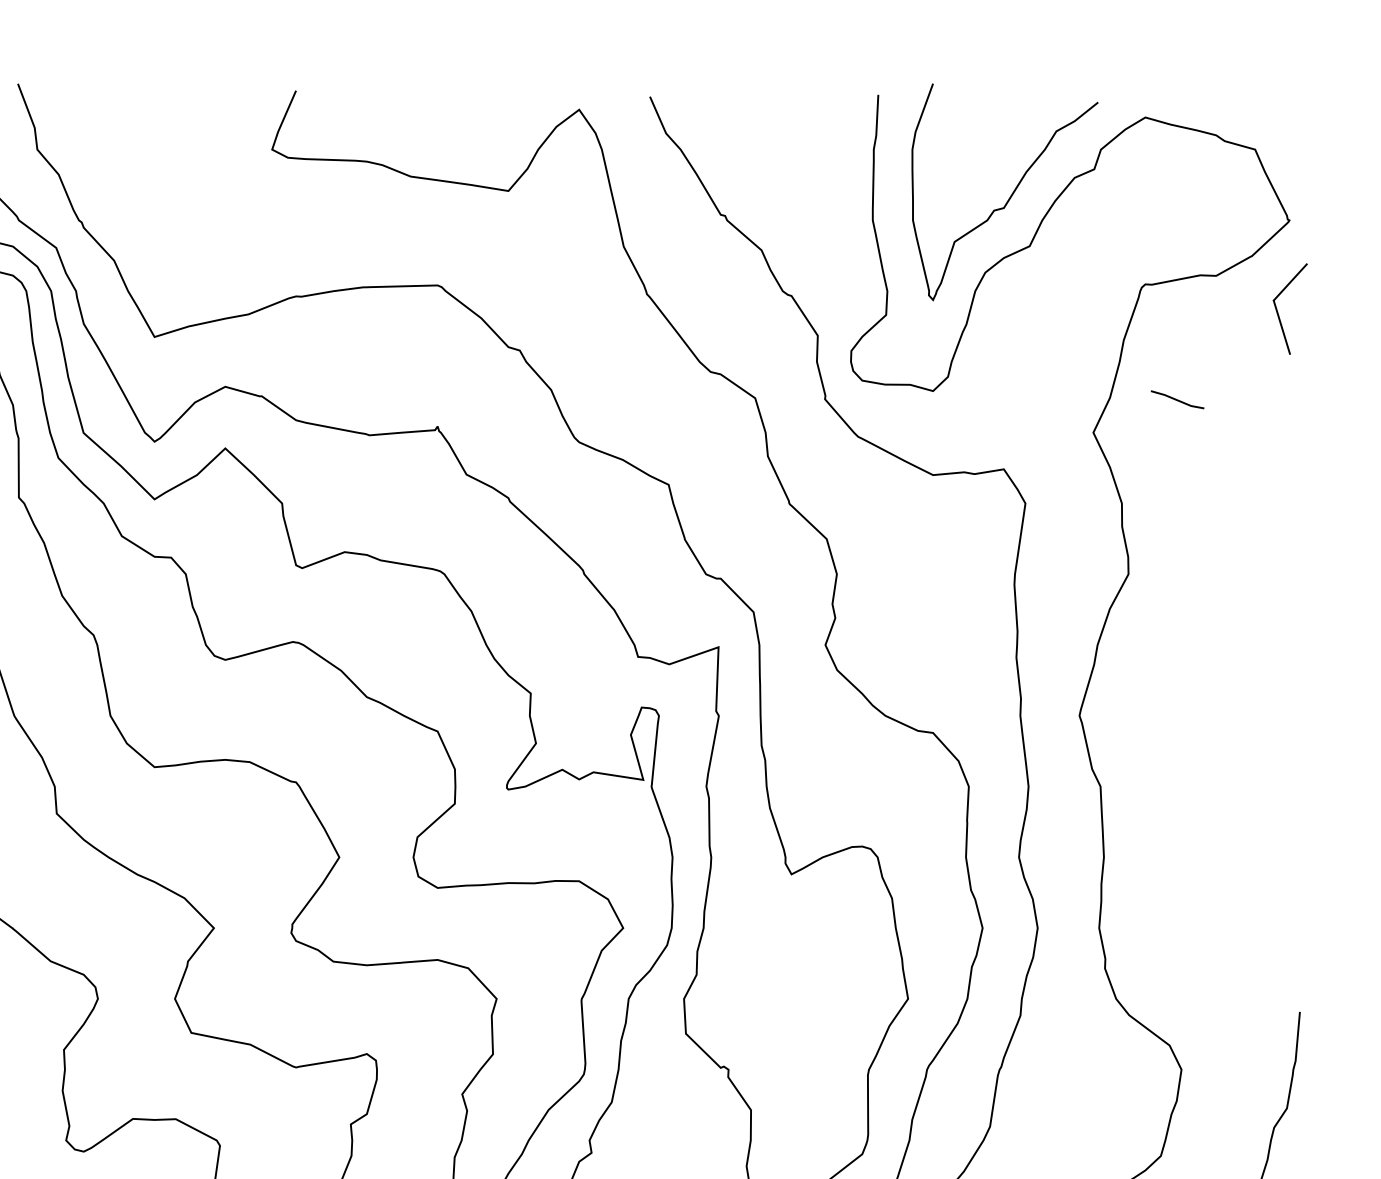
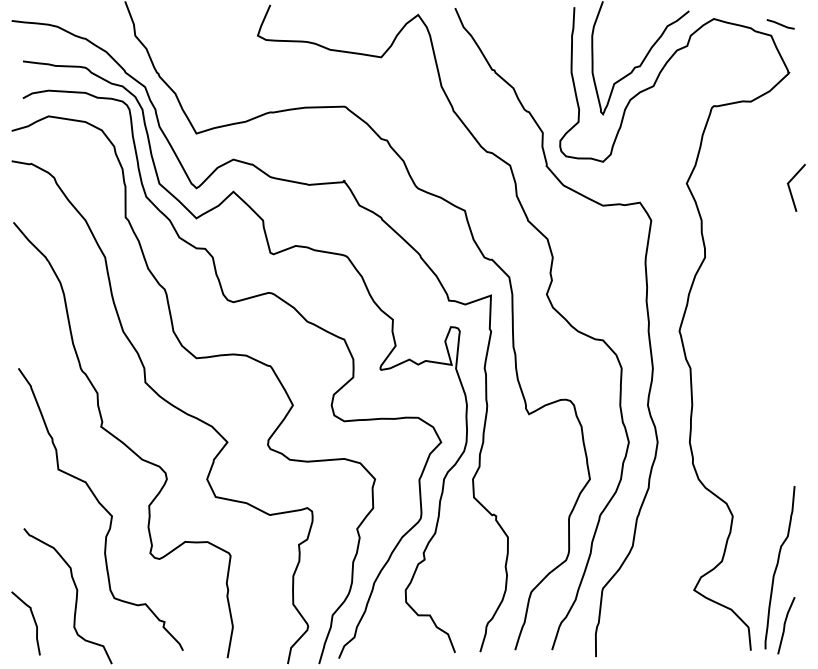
line: (1278, 308) -> (790, 187), moved
line: (1177, 400) -> (780, 24), moved

